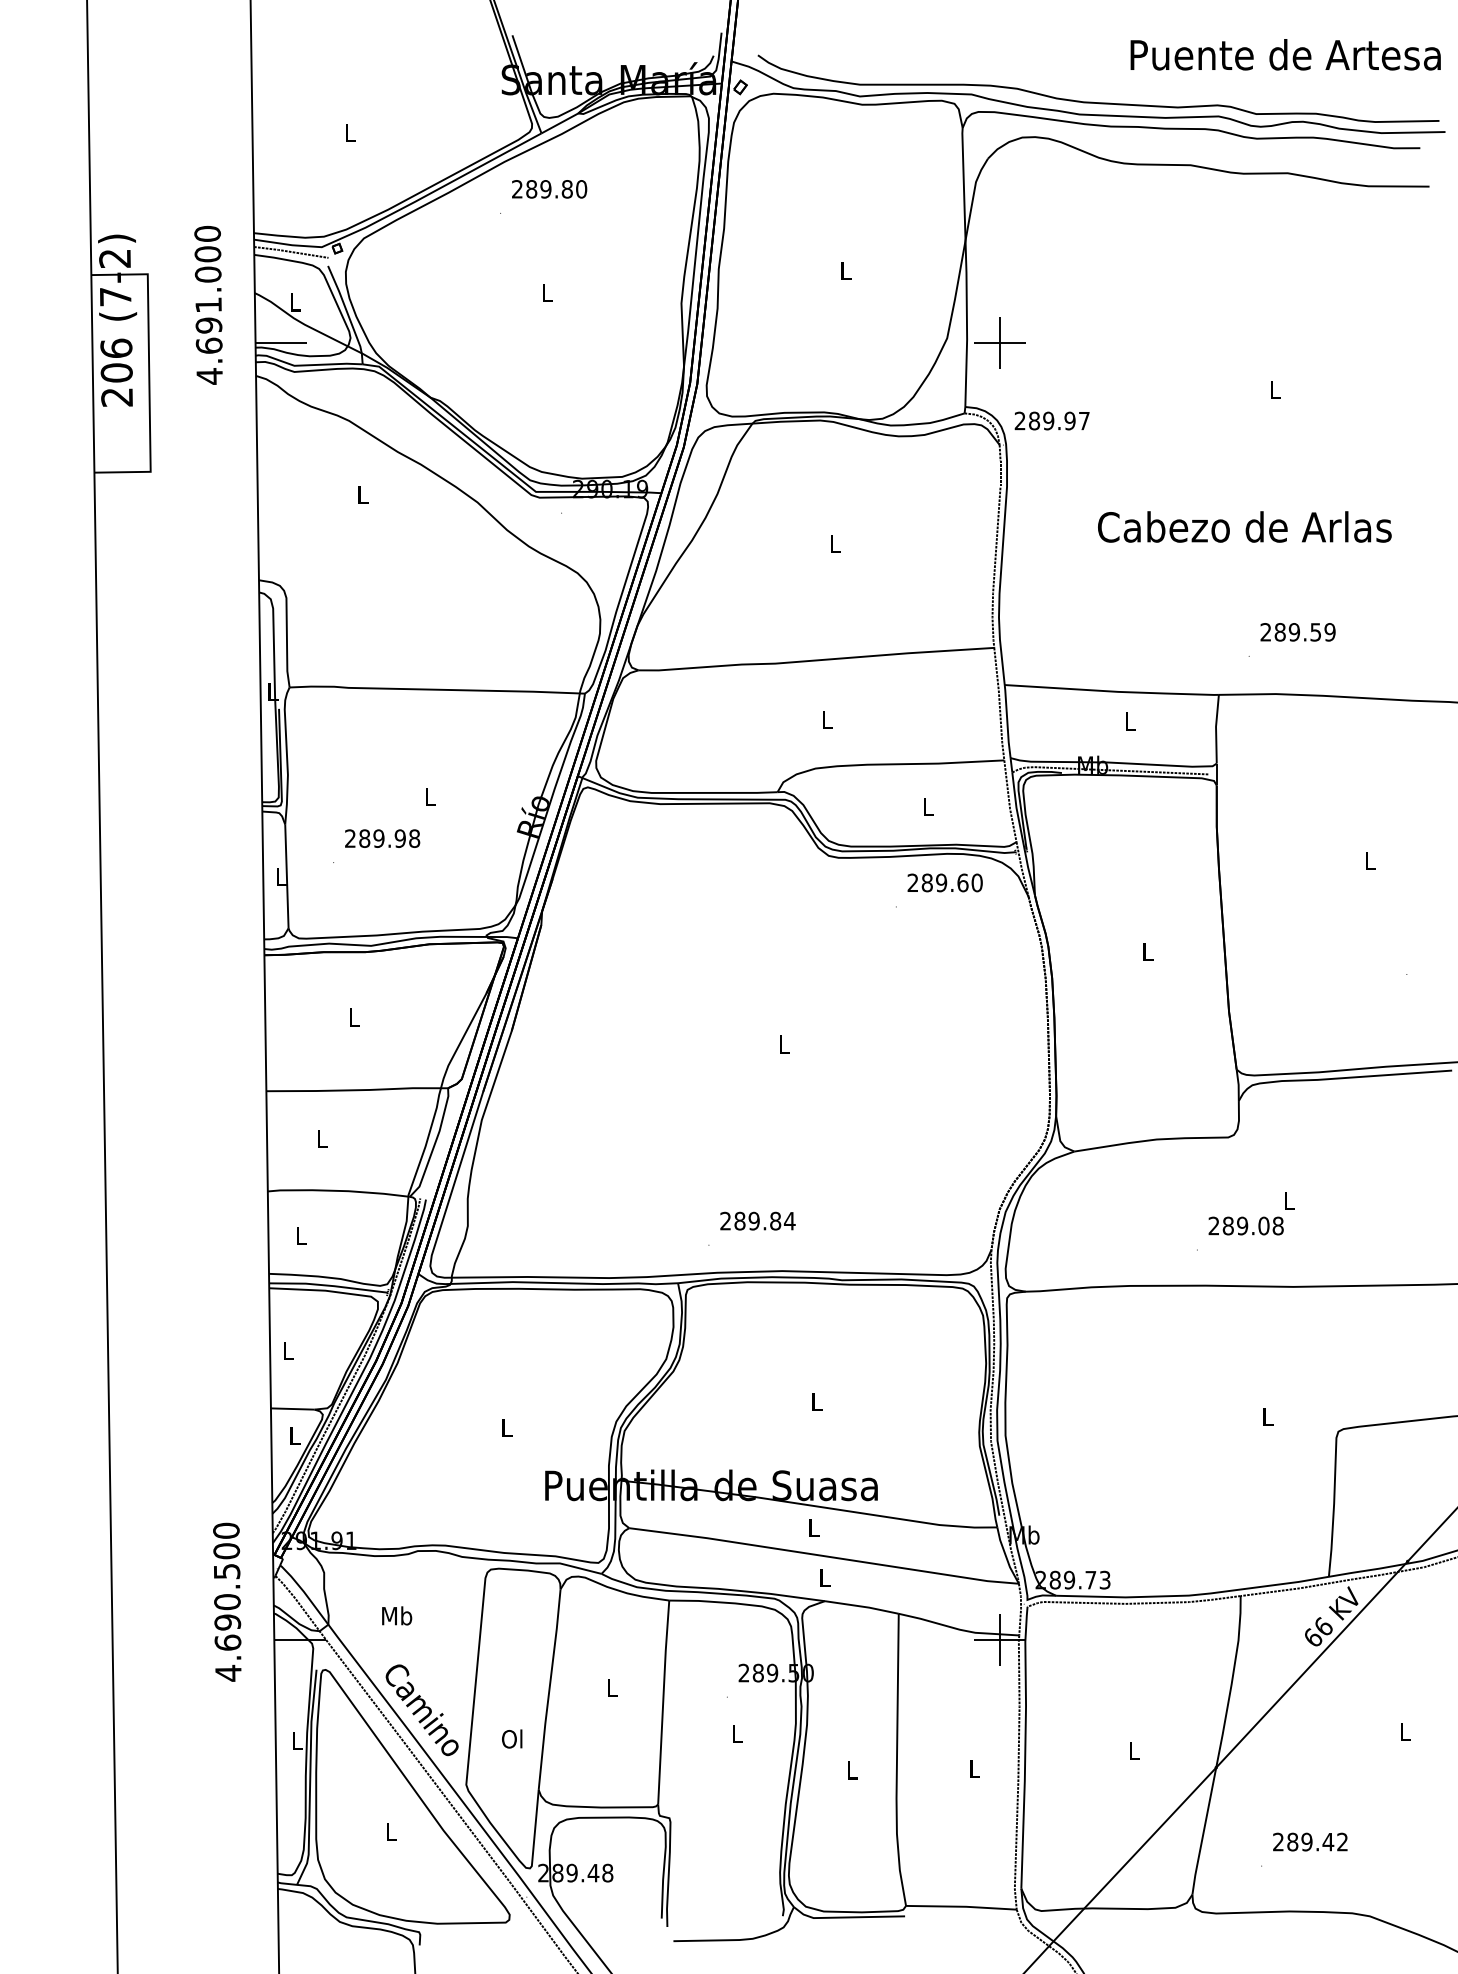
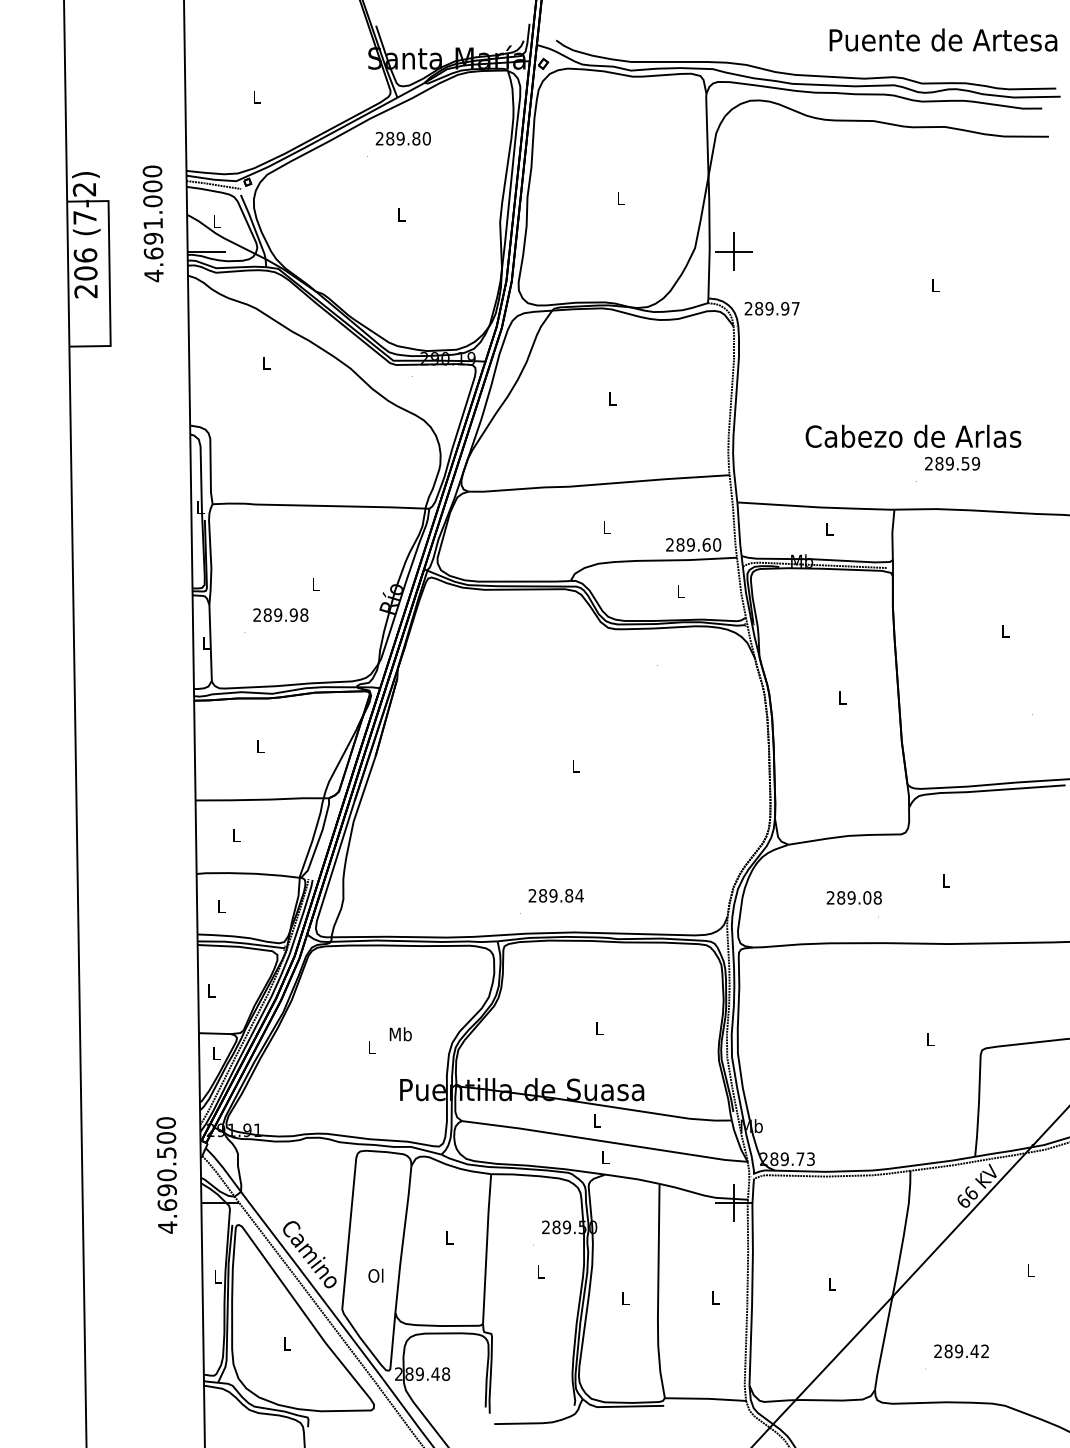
text: (1244, 526) -> (913, 436), moved
text: (944, 882) -> (693, 544), moved
text: (1245, 1225) -> (853, 897), moved
text: (397, 1615) -> (401, 1033), moved

